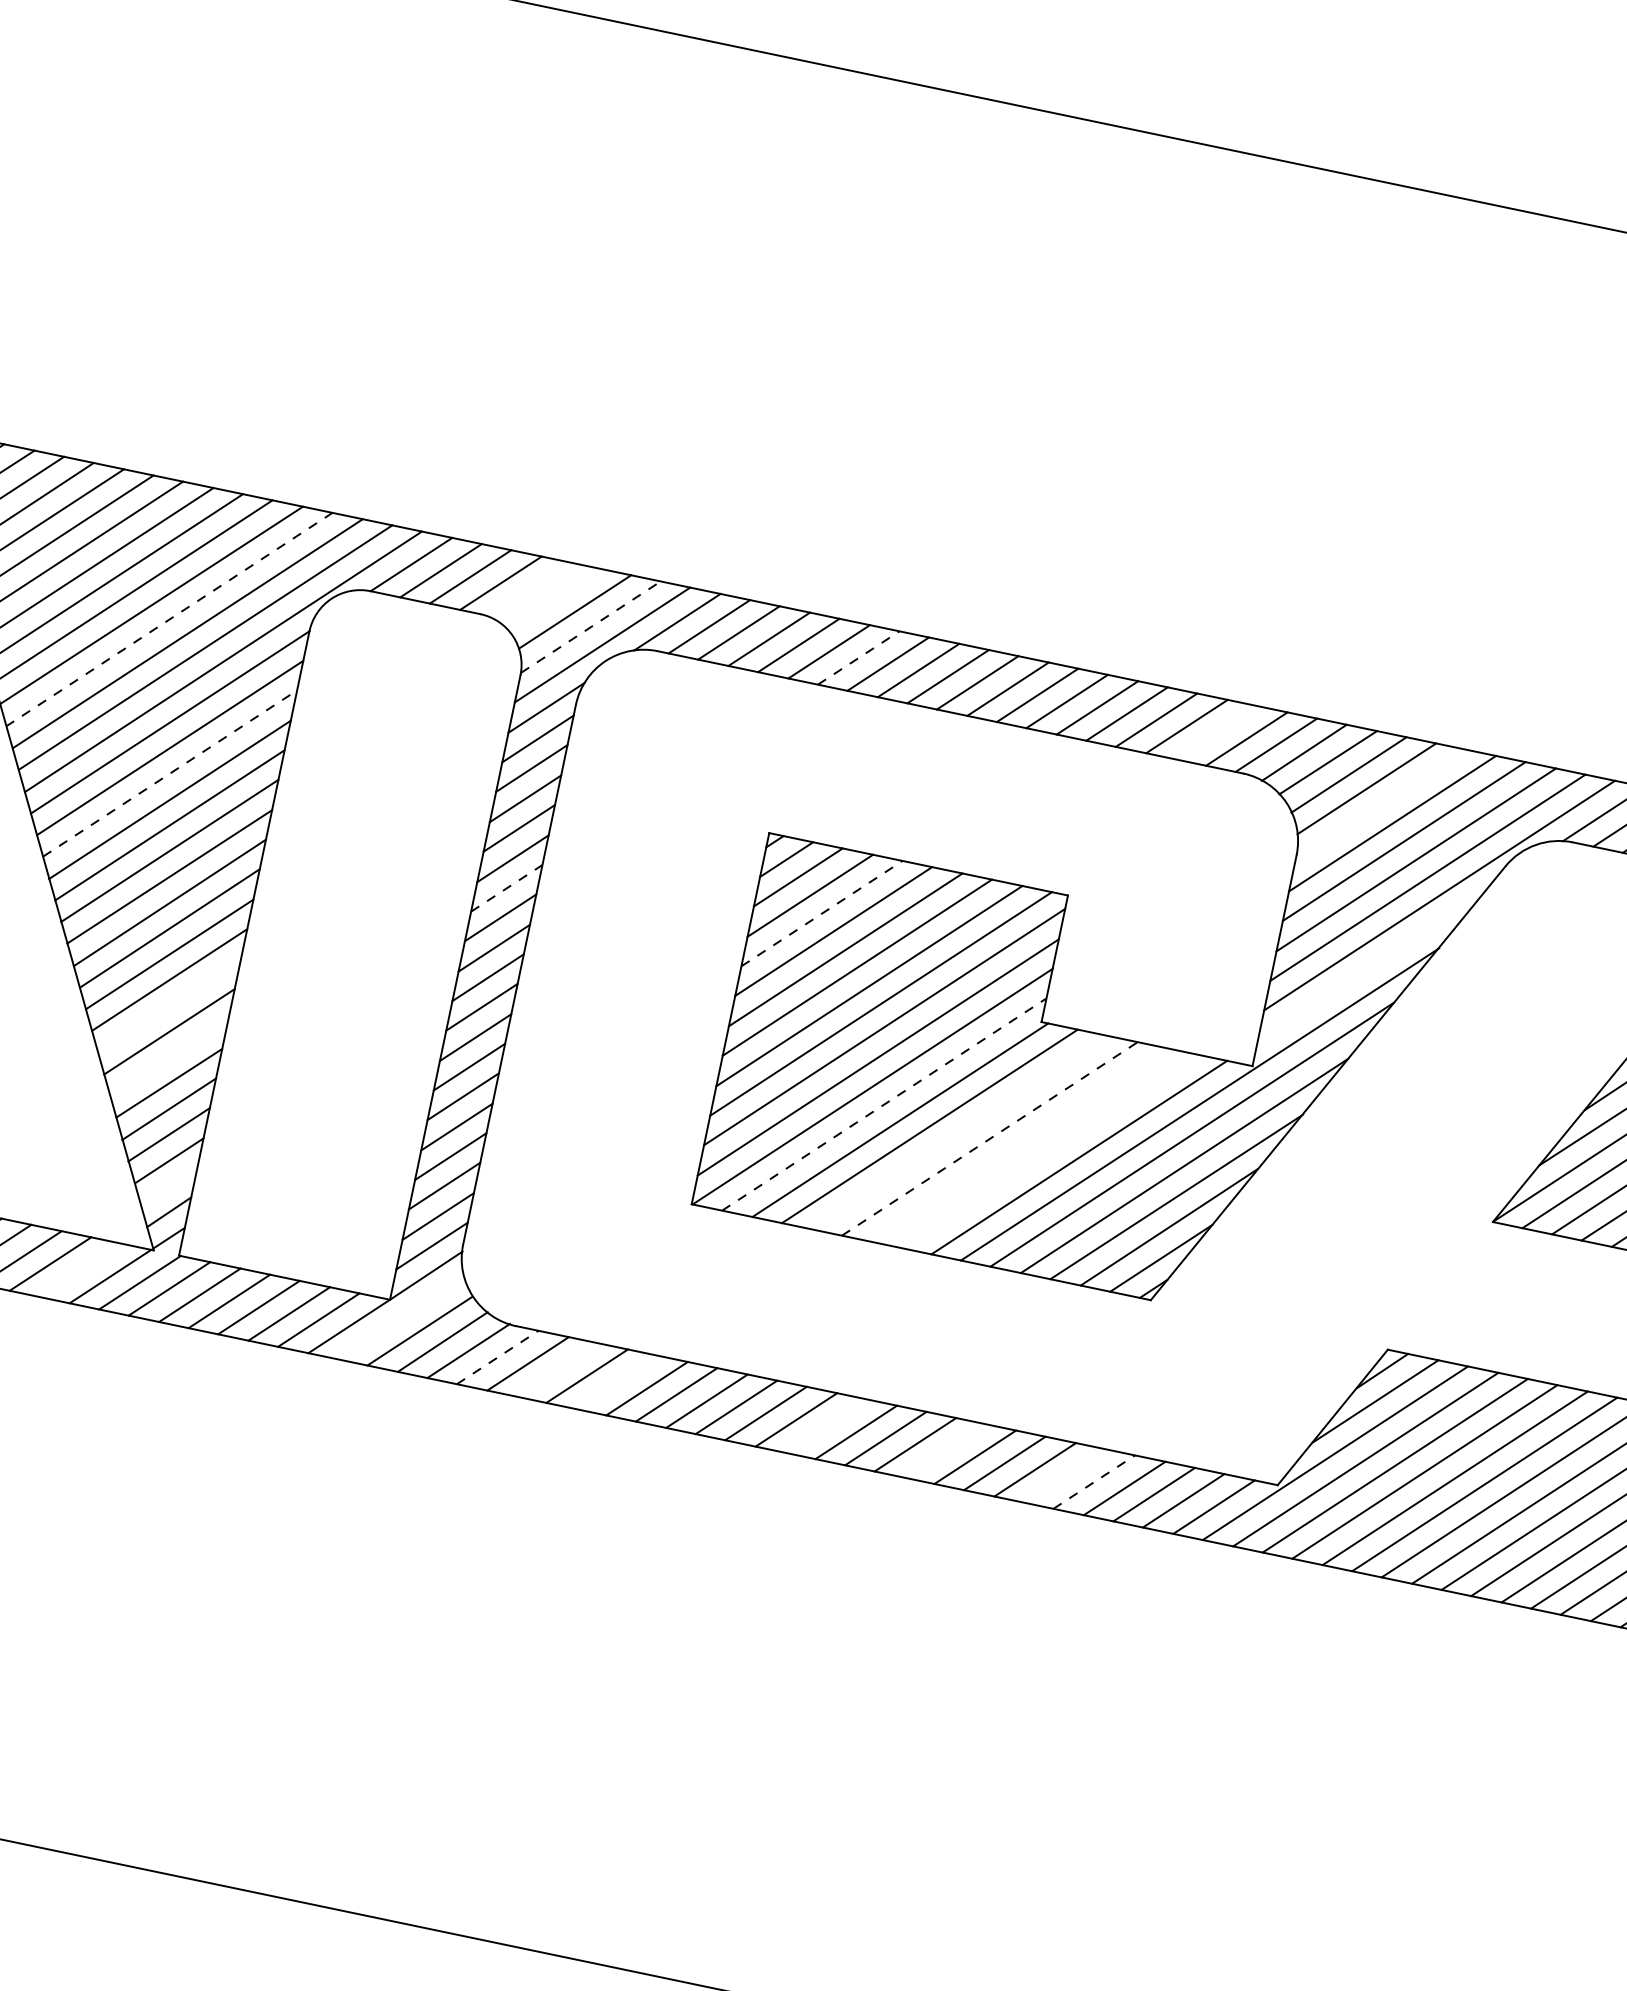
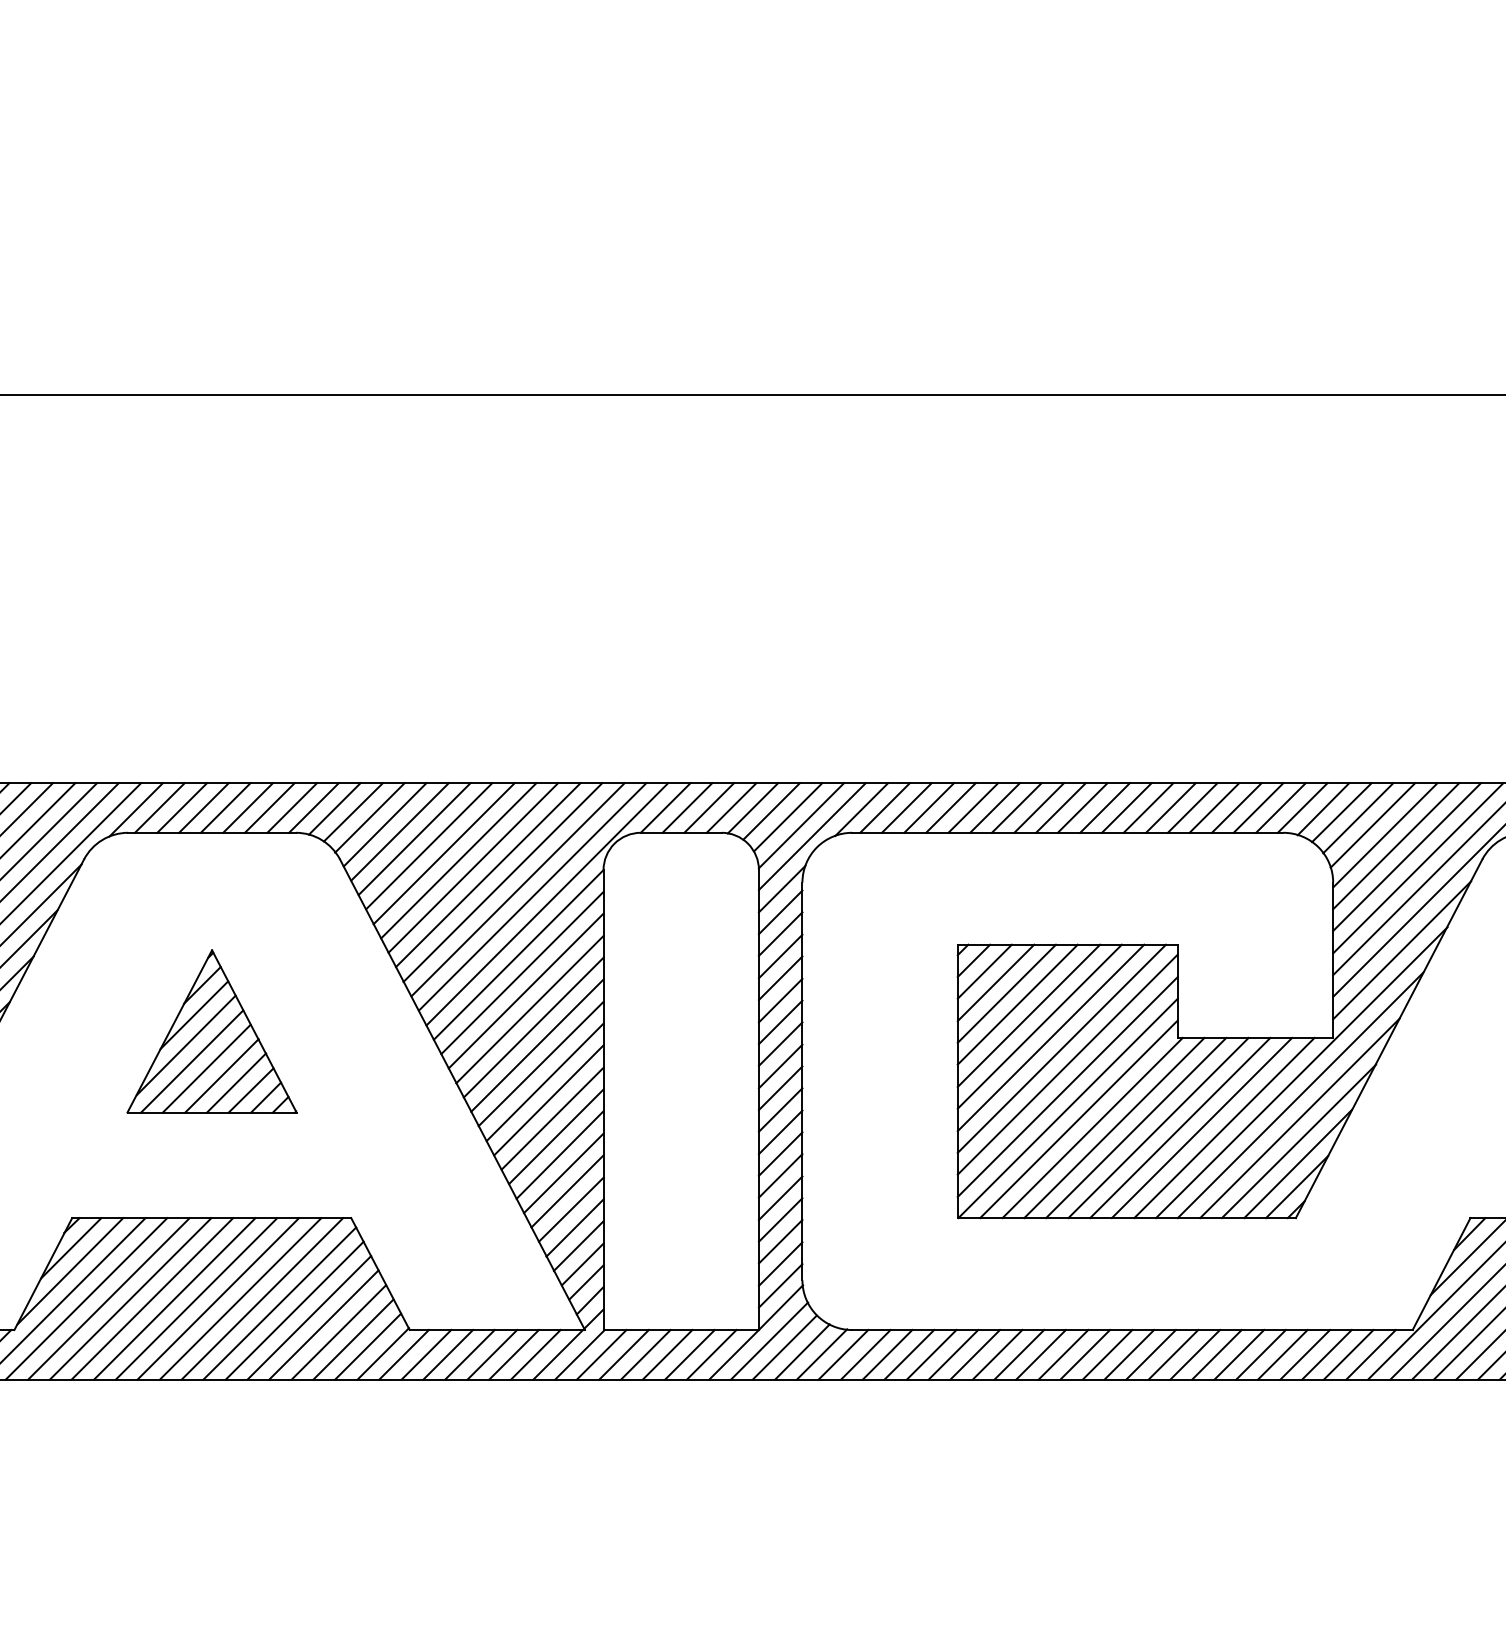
line: (529, 589) -> (752, 808), added
line: (554, 599) -> (771, 811), added
line: (168, 619) -> (502, 882), dashed -> solid
line: (590, 626) -> (801, 825), dashed -> solid
line: (859, 657) -> (995, 807), dashed -> solid
line: (1216, 732) -> (1258, 807), added
line: (170, 772) -> (526, 990), dashed -> solid
line: (1381, 806) -> (1385, 835), added
line: (506, 888) -> (780, 1022), dashed -> solid
line: (822, 913) -> (1007, 993), dashed -> solid
line: (1371, 967) -> (1402, 950), added
line: (168, 1004) -> (559, 1154), added
line: (169, 1057) -> (567, 1191), added
line: (883, 1104) -> (1078, 1119), dashed -> solid
line: (960, 1131) -> (1136, 1127), added
line: (989, 1138) -> (1158, 1127), dashed -> solid
line: (1019, 1144) -> (1180, 1127), added
line: (1048, 1150) -> (1201, 1127), added
line: (169, 1186) -> (586, 1282), added
line: (79, 1269) -> (535, 1354), added
line: (401, 1317) -> (769, 1340), added
line: (497, 1357) -> (843, 1354), dashed -> solid
line: (557, 1369) -> (887, 1354), added
line: (617, 1382) -> (931, 1354), added
line: (826, 1425) -> (1085, 1354), added
line: (945, 1450) -> (1173, 1354), added
line: (1064, 1475) -> (1260, 1354), added
line: (1095, 1481) -> (1283, 1354), dashed -> solid

